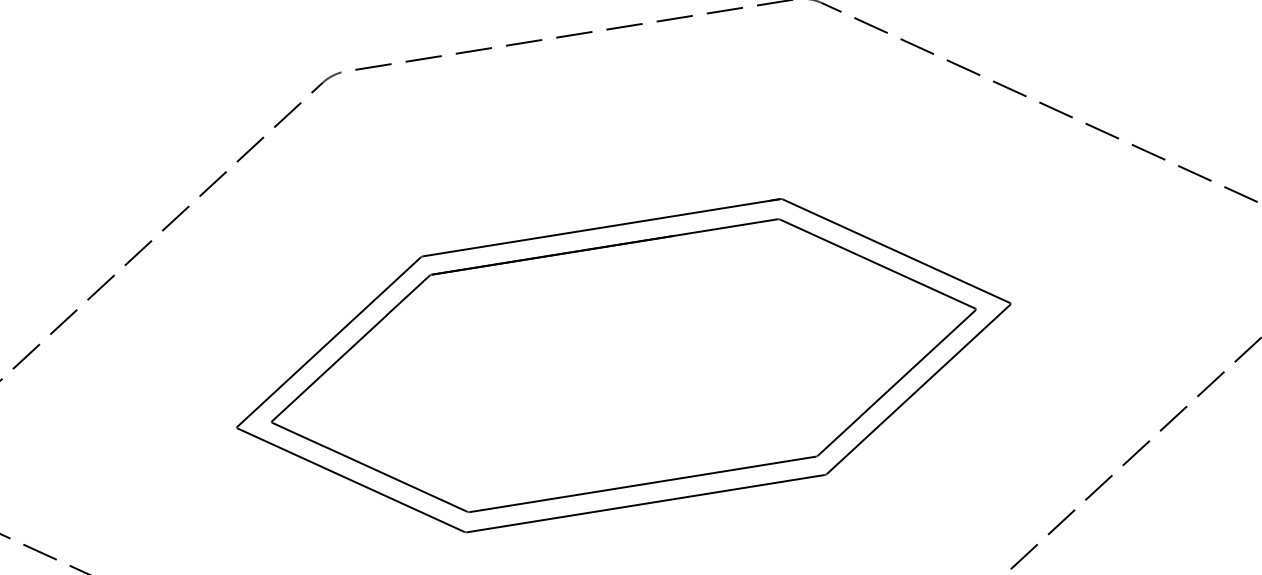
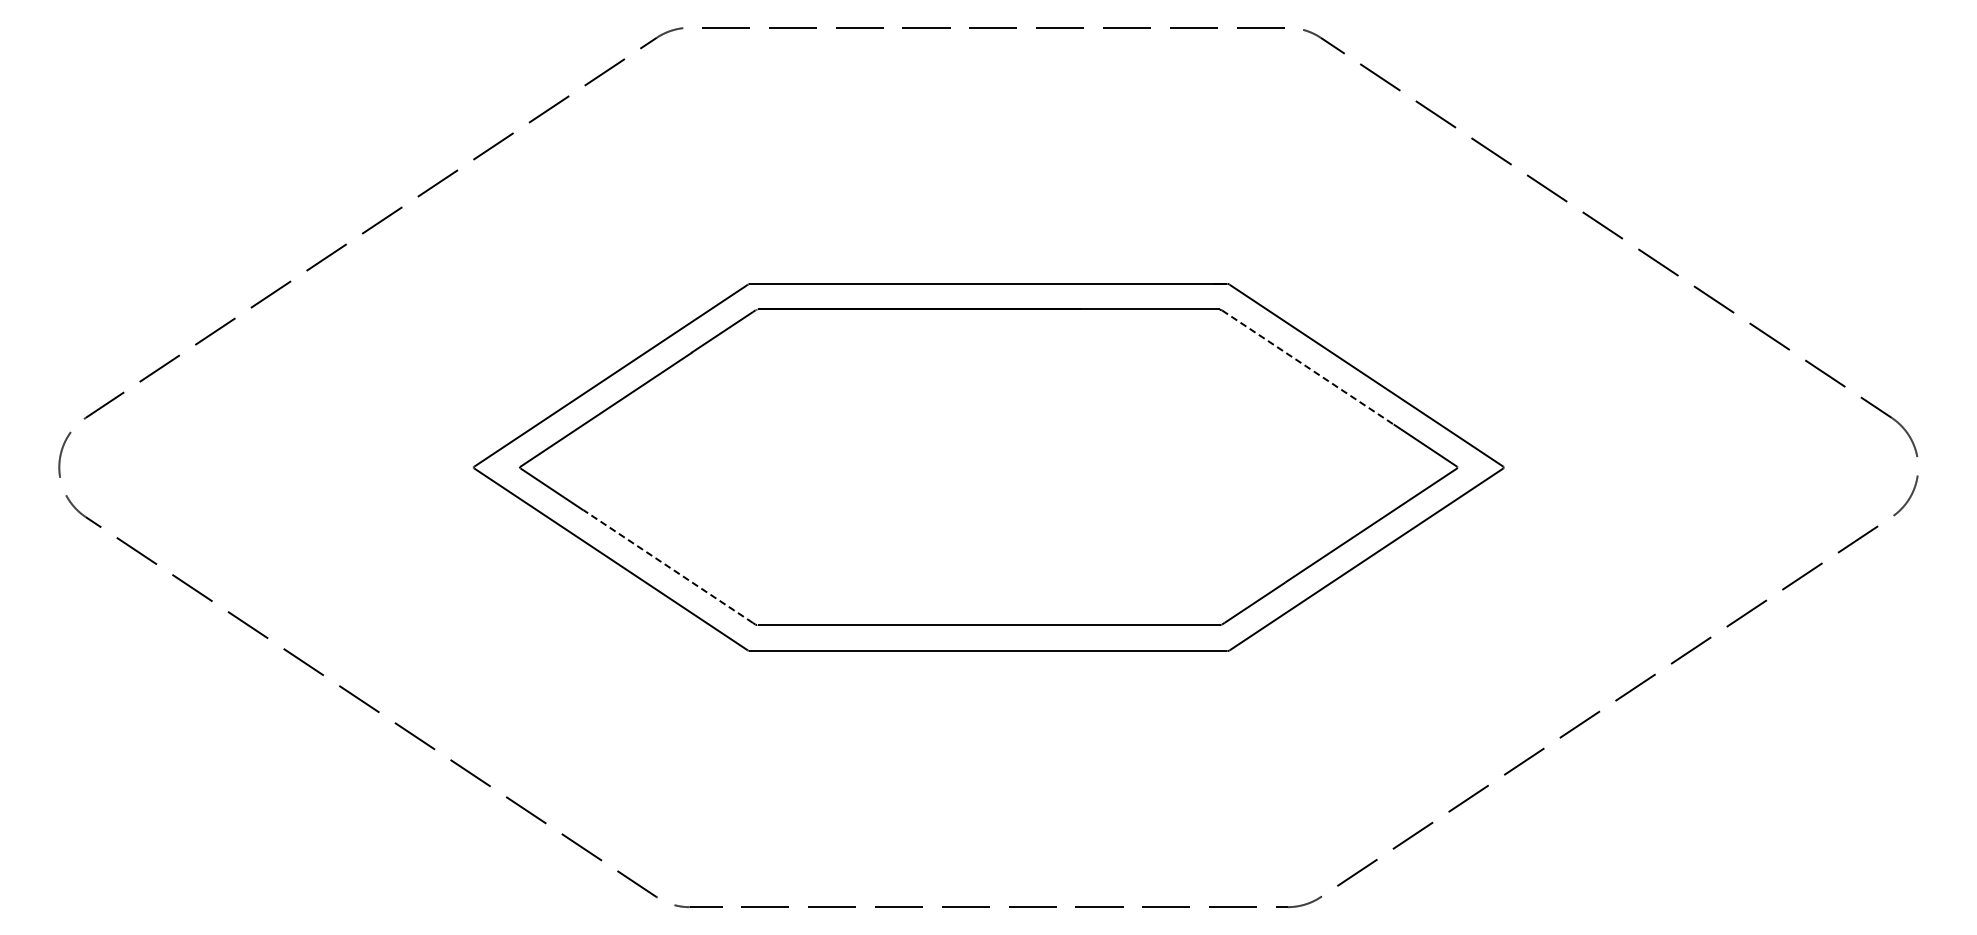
line: (852, 252) -> (1308, 367), solid -> dashed
line: (395, 478) -> (668, 566), solid -> dashed

